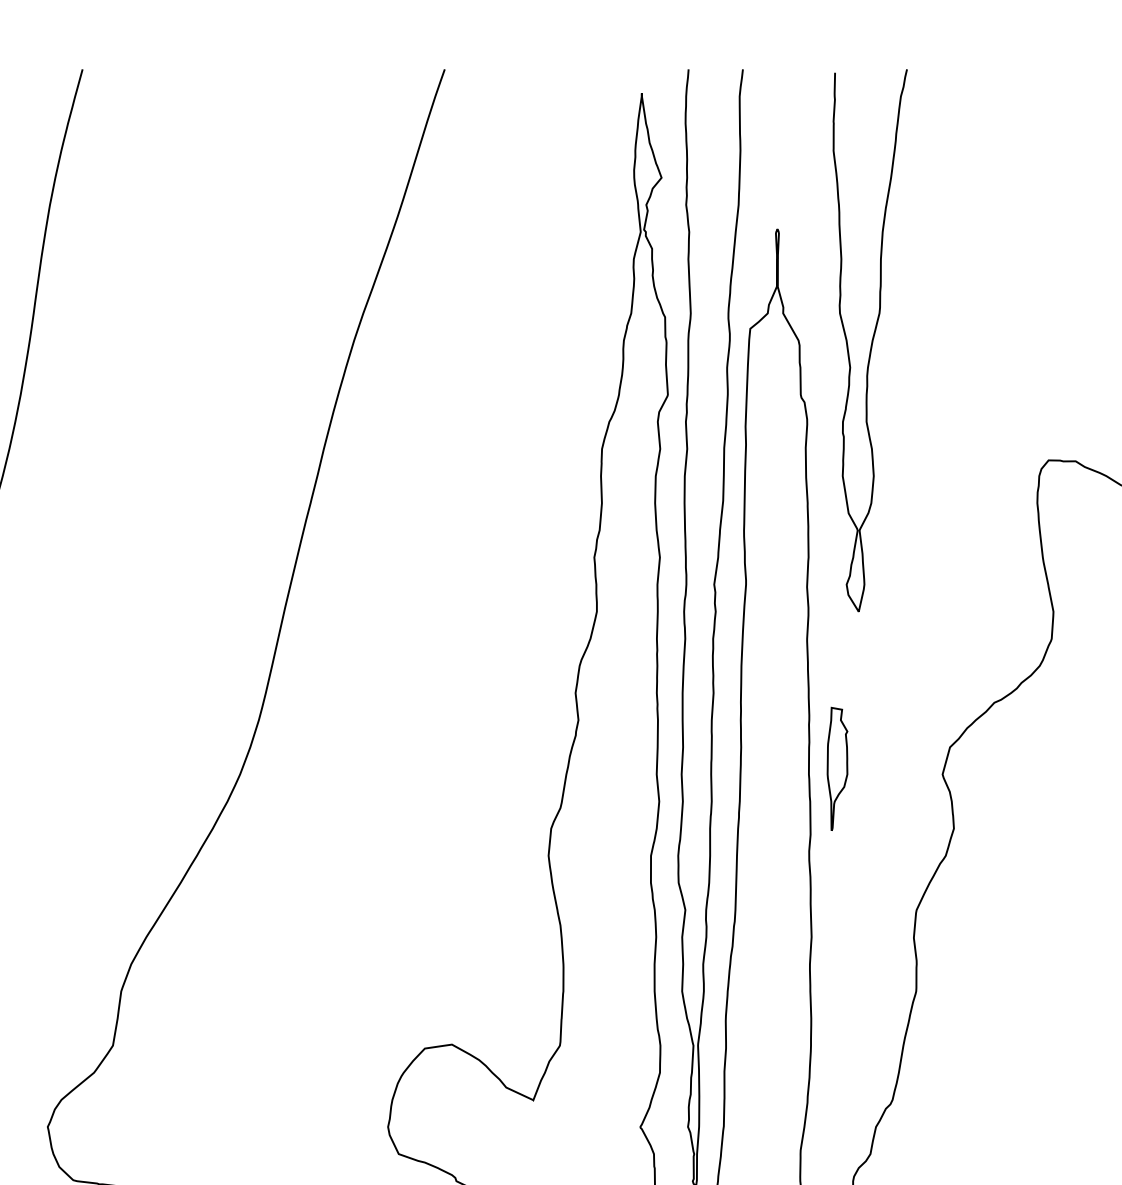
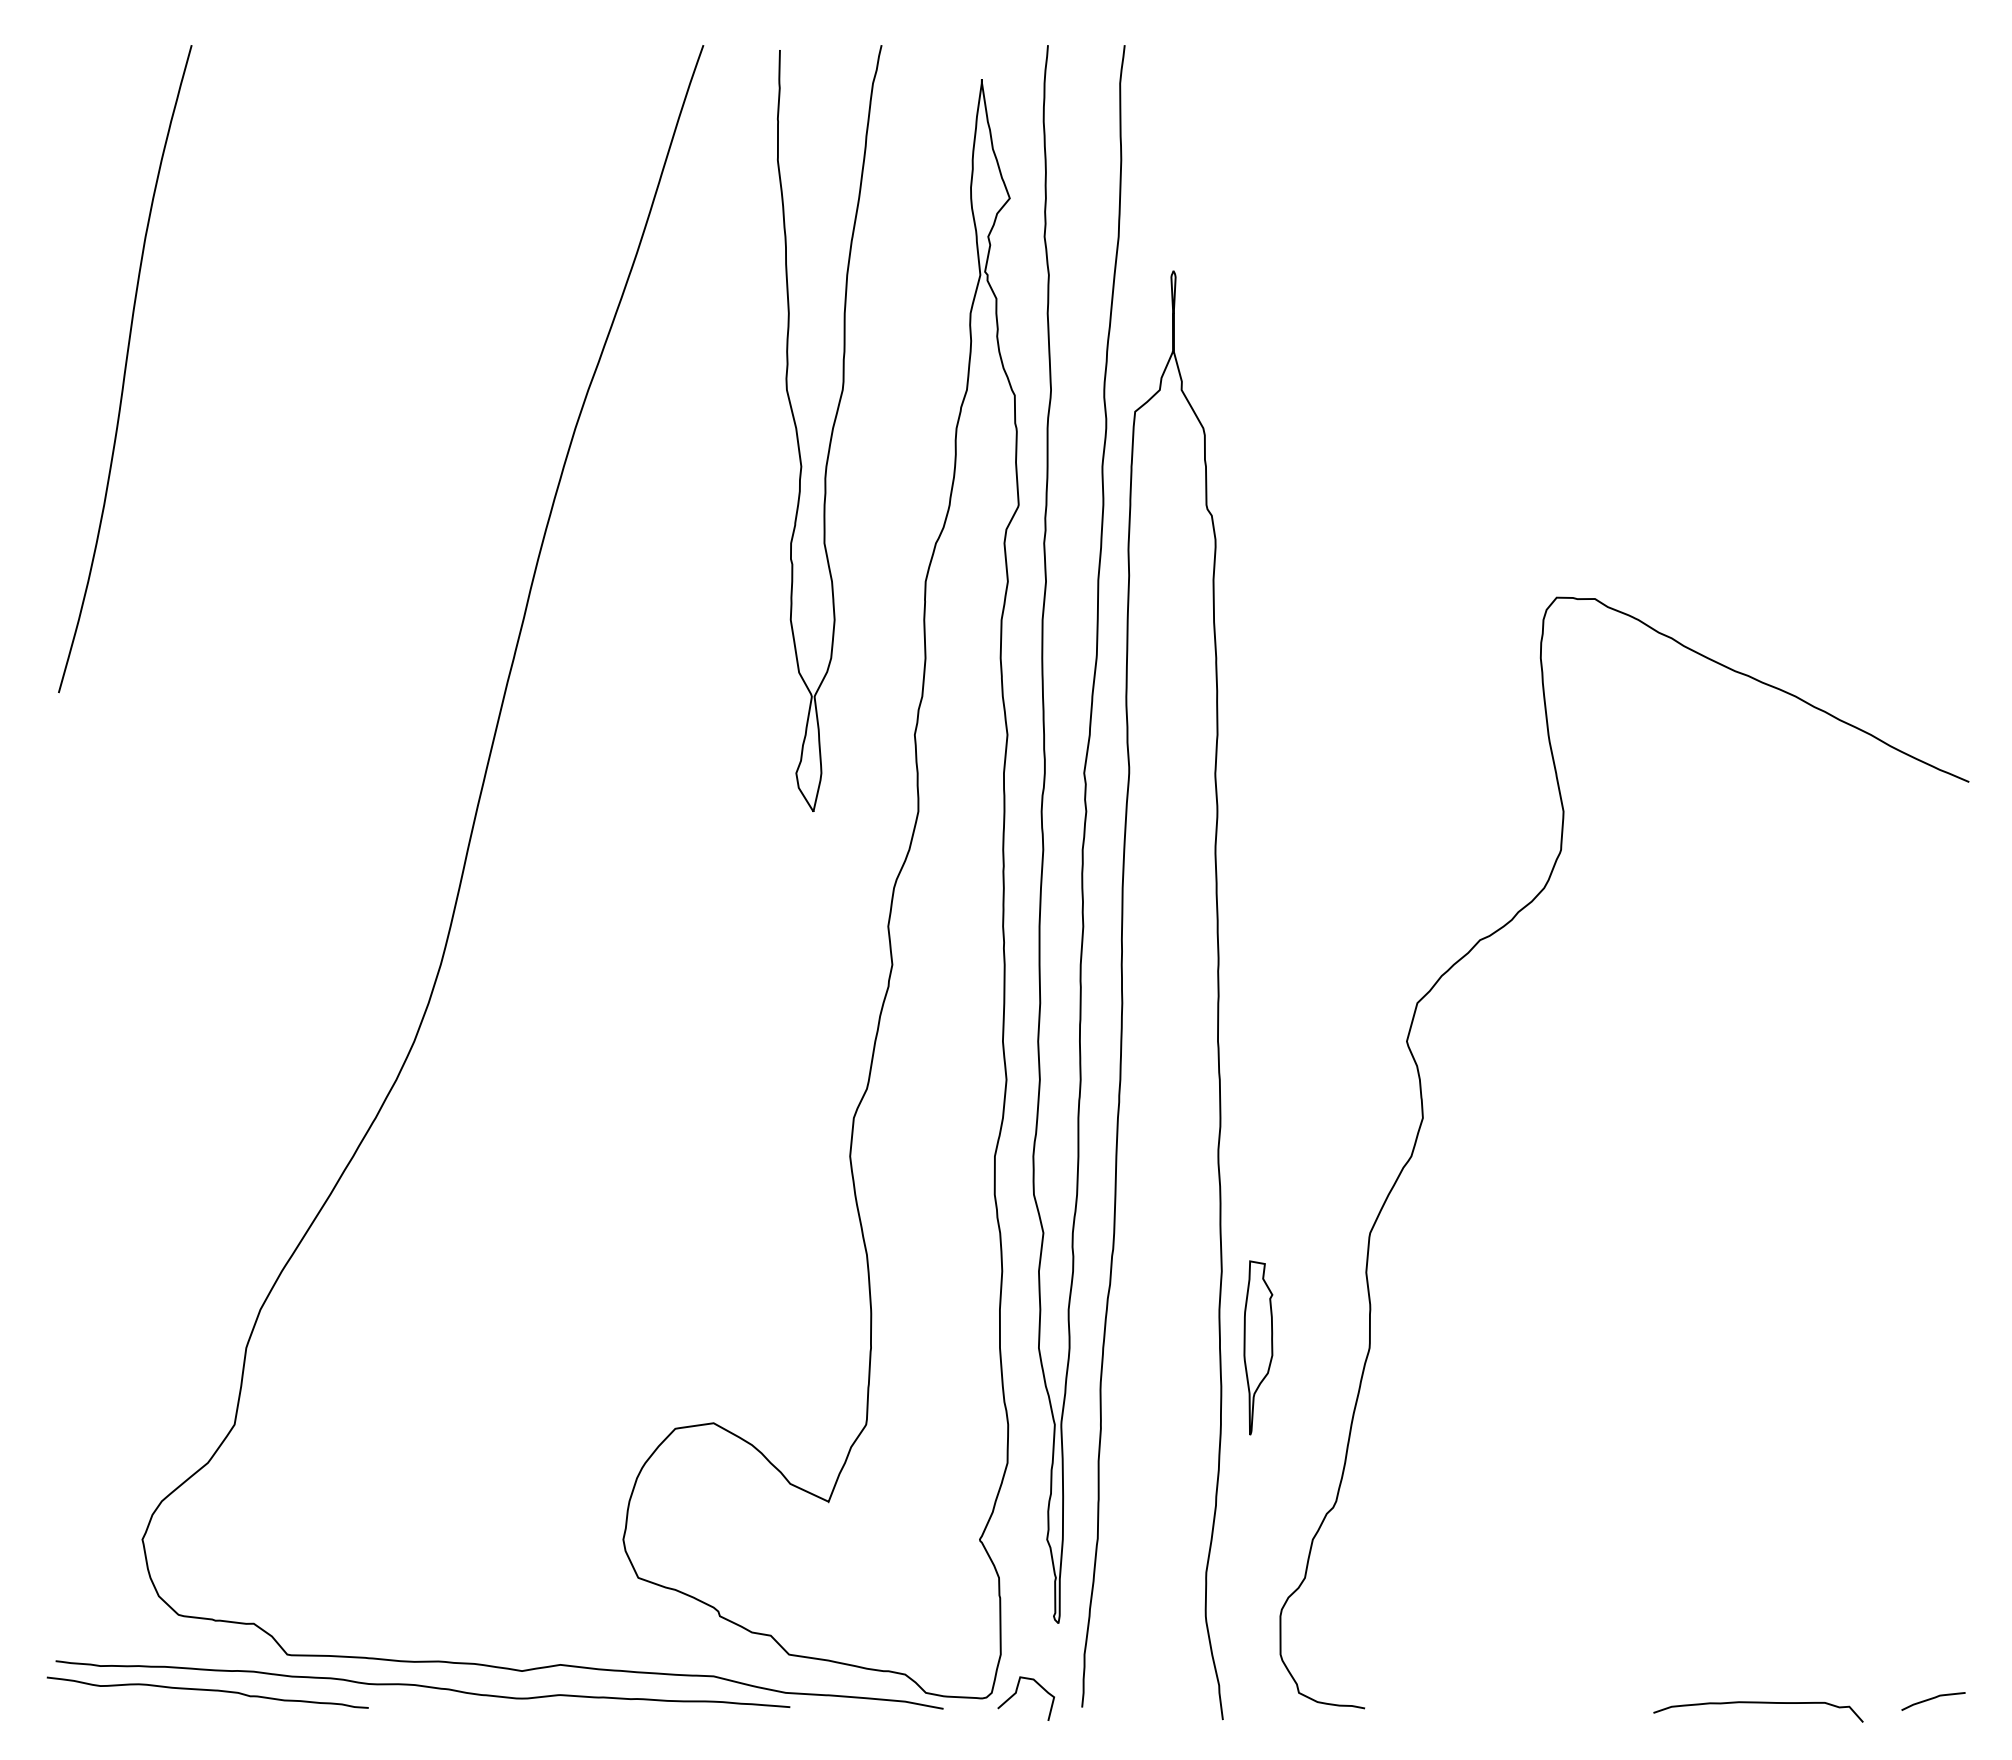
curve: (871, 341) -> (831, 429), moved
part: (837, 768) -> (1258, 1347), moved

